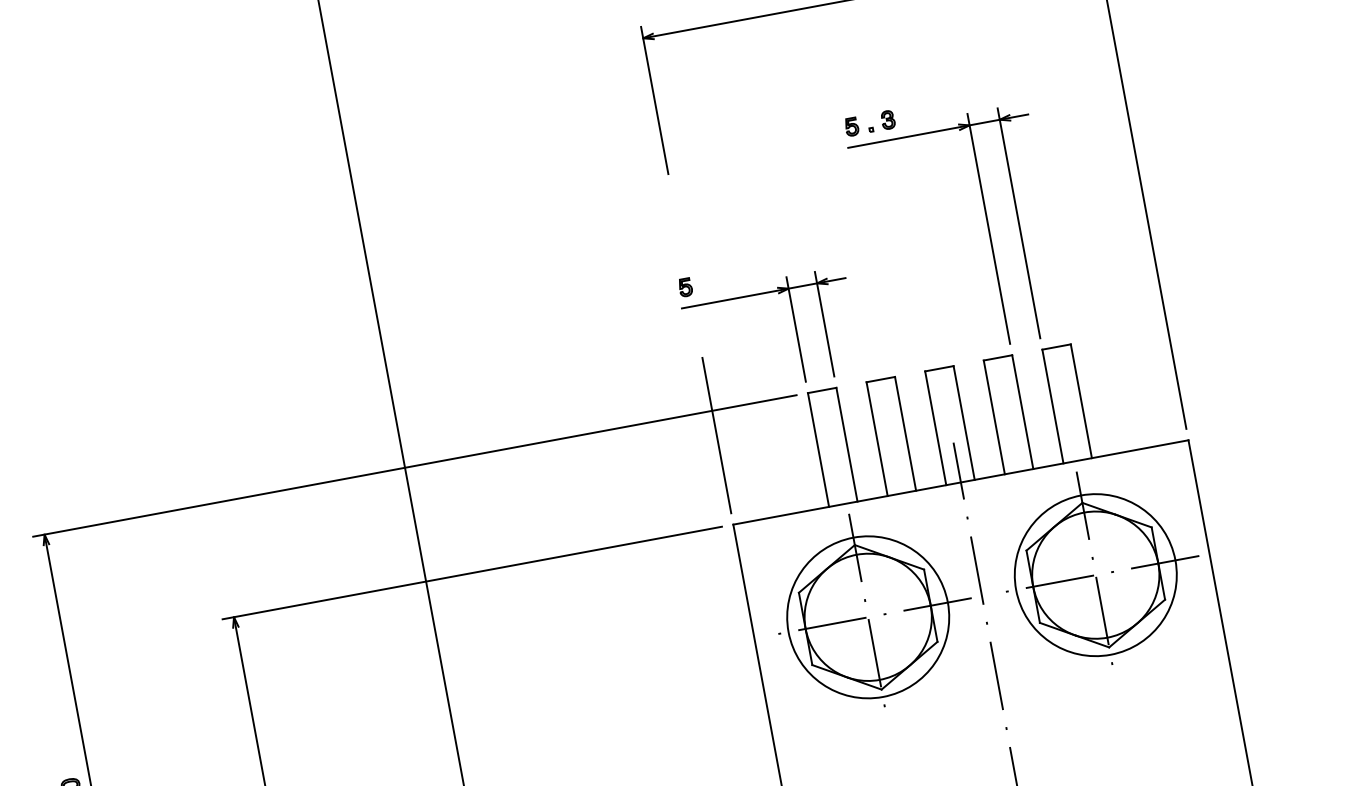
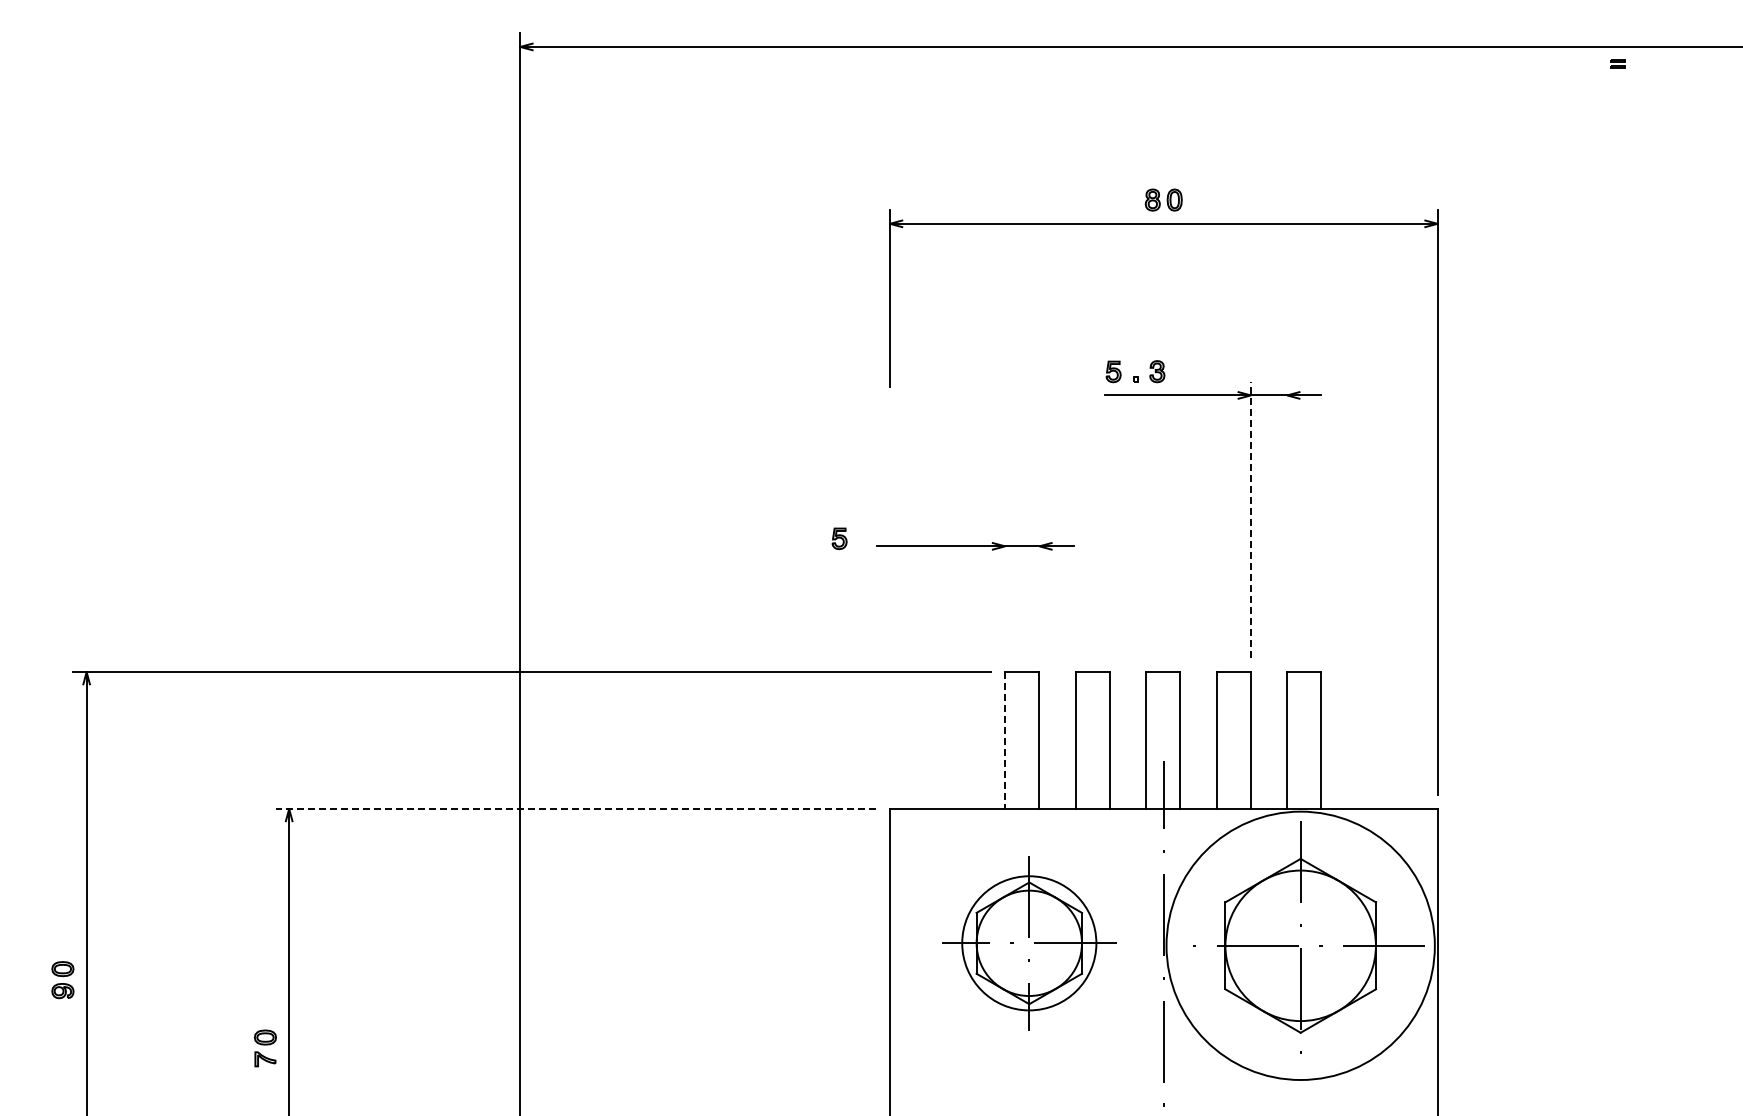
line: (1019, 222) -> (1287, 519), removed
line: (988, 228) -> (1250, 519), solid -> dashed
part: (685, 287) -> (839, 538), moved
line: (824, 324) -> (1039, 595), removed
line: (796, 329) -> (1005, 595), removed
line: (716, 435) -> (889, 701), removed
line: (818, 449) -> (1005, 740), solid -> dashed
line: (471, 572) -> (575, 808), solid -> dashed
circle: (1095, 574) -> (1300, 945), size x1.4
part: (873, 609) -> (1034, 937), size x0.7

